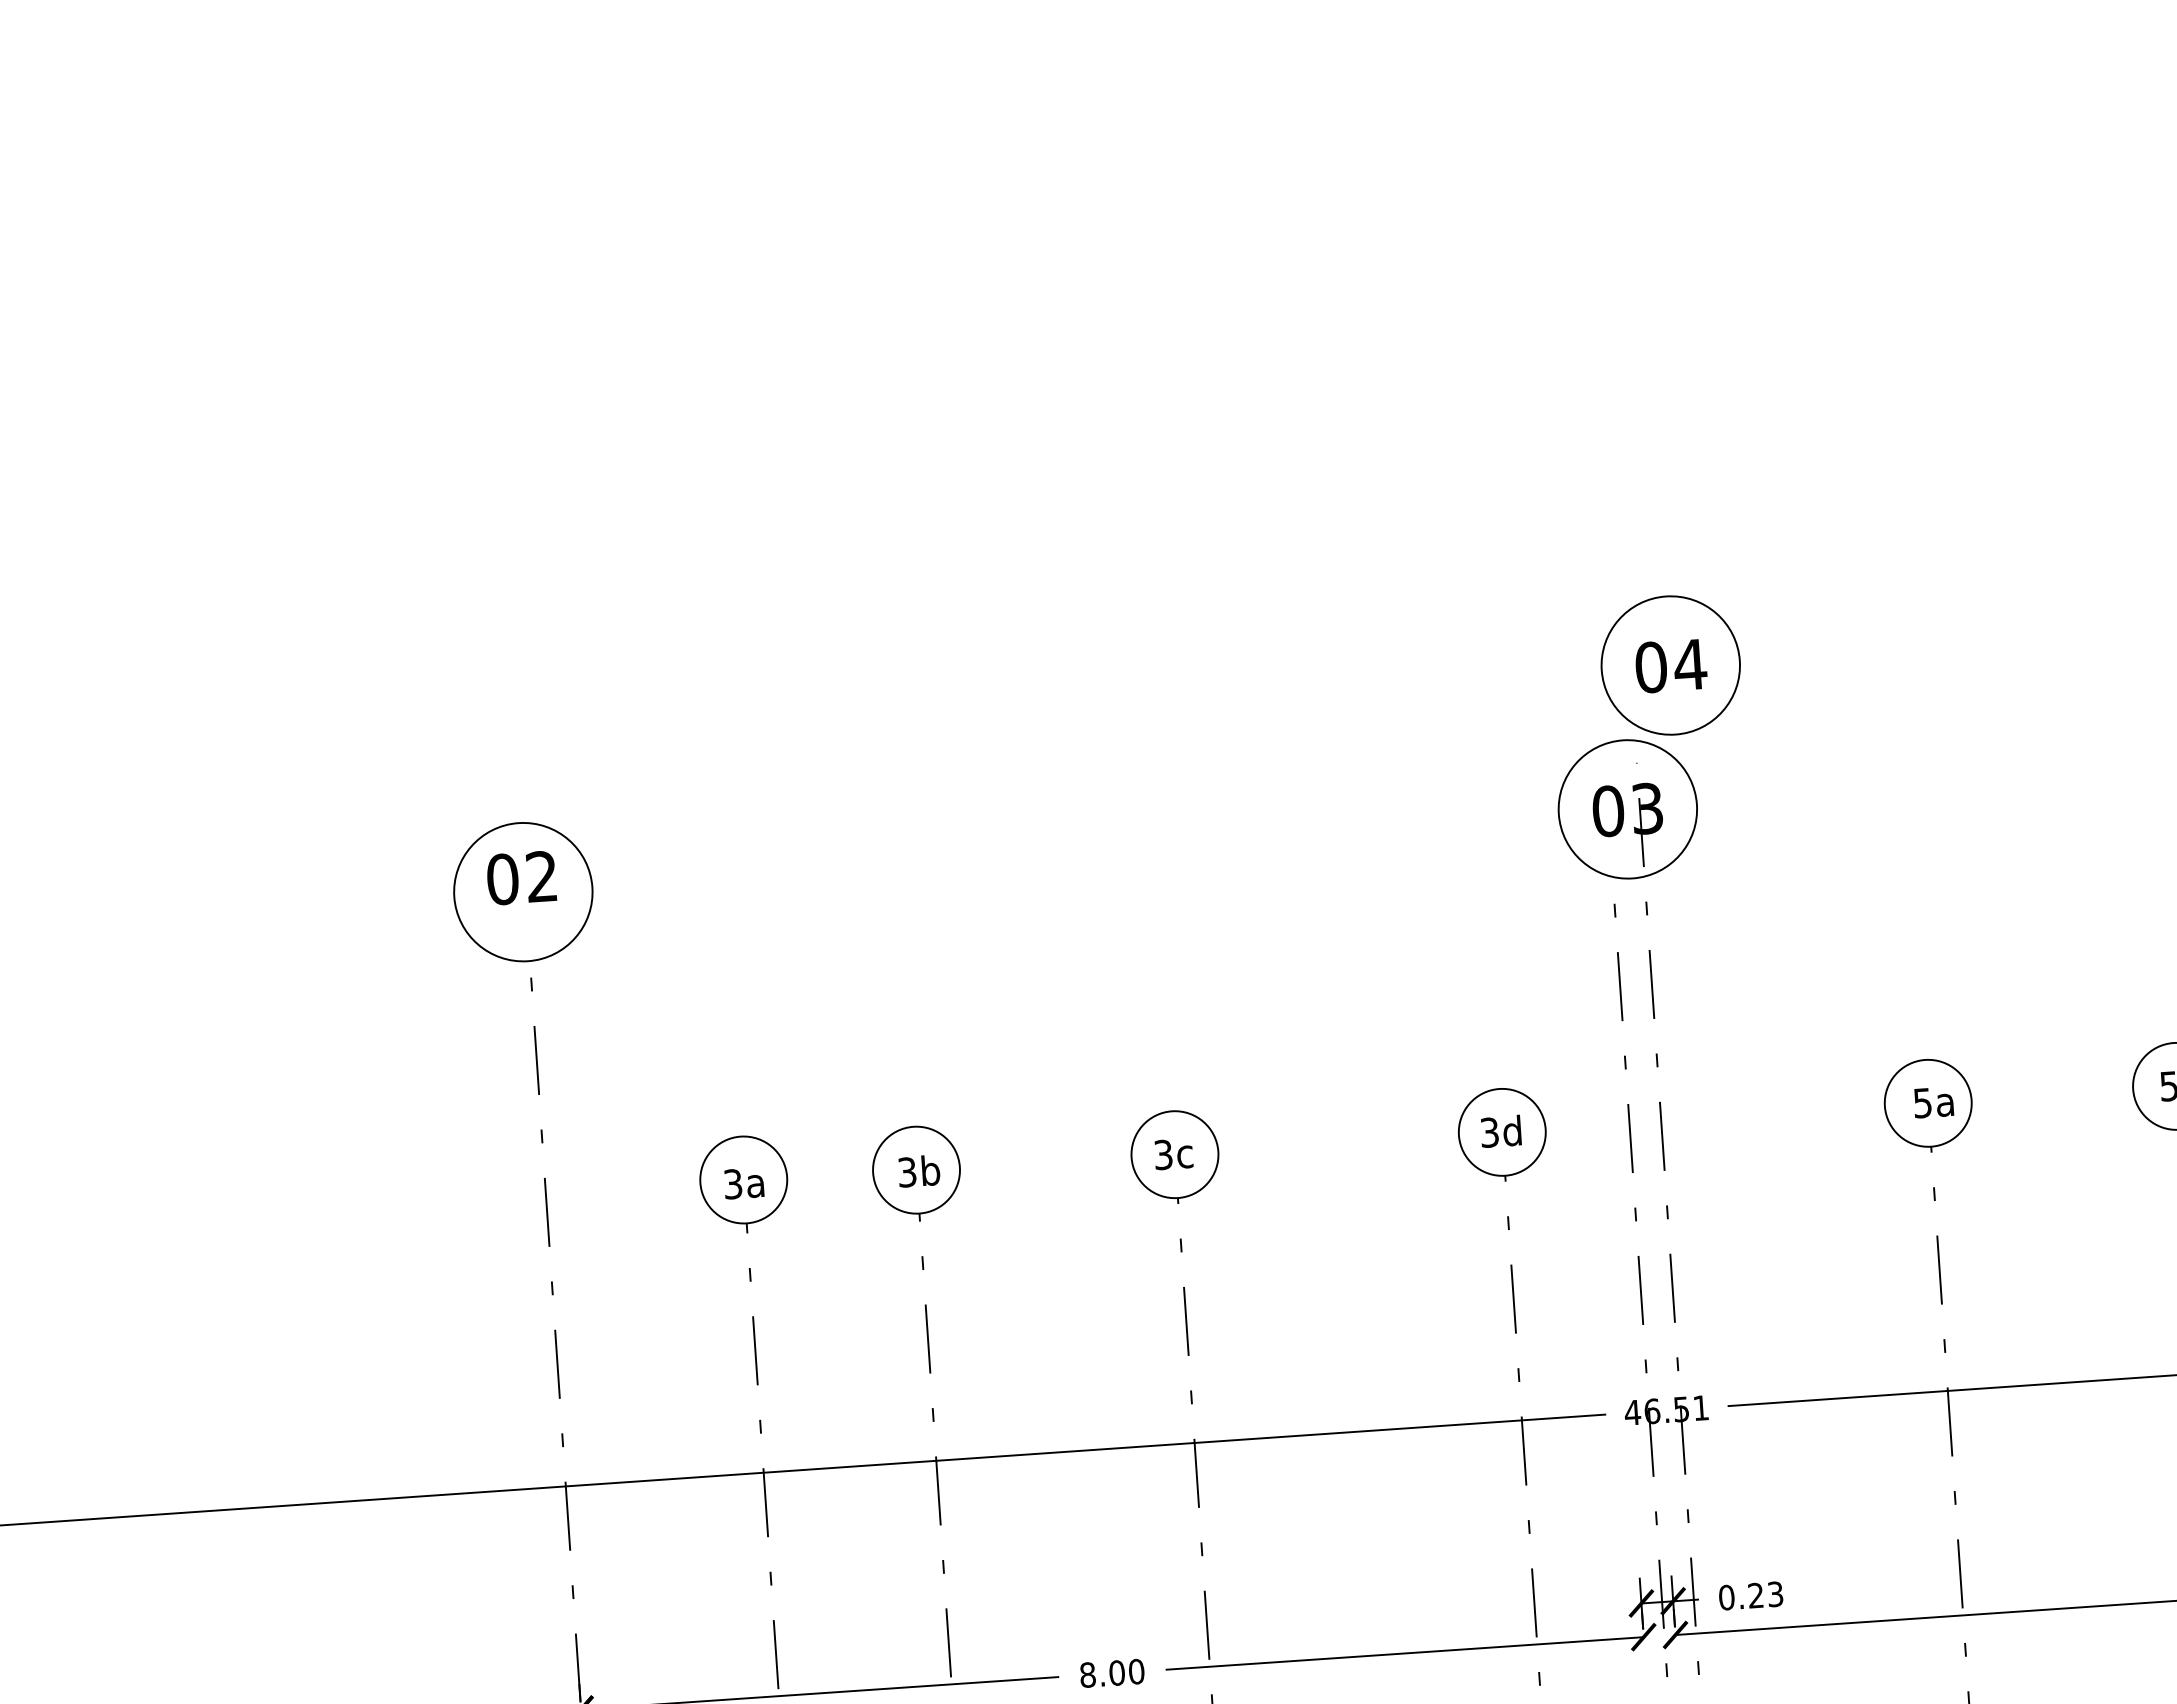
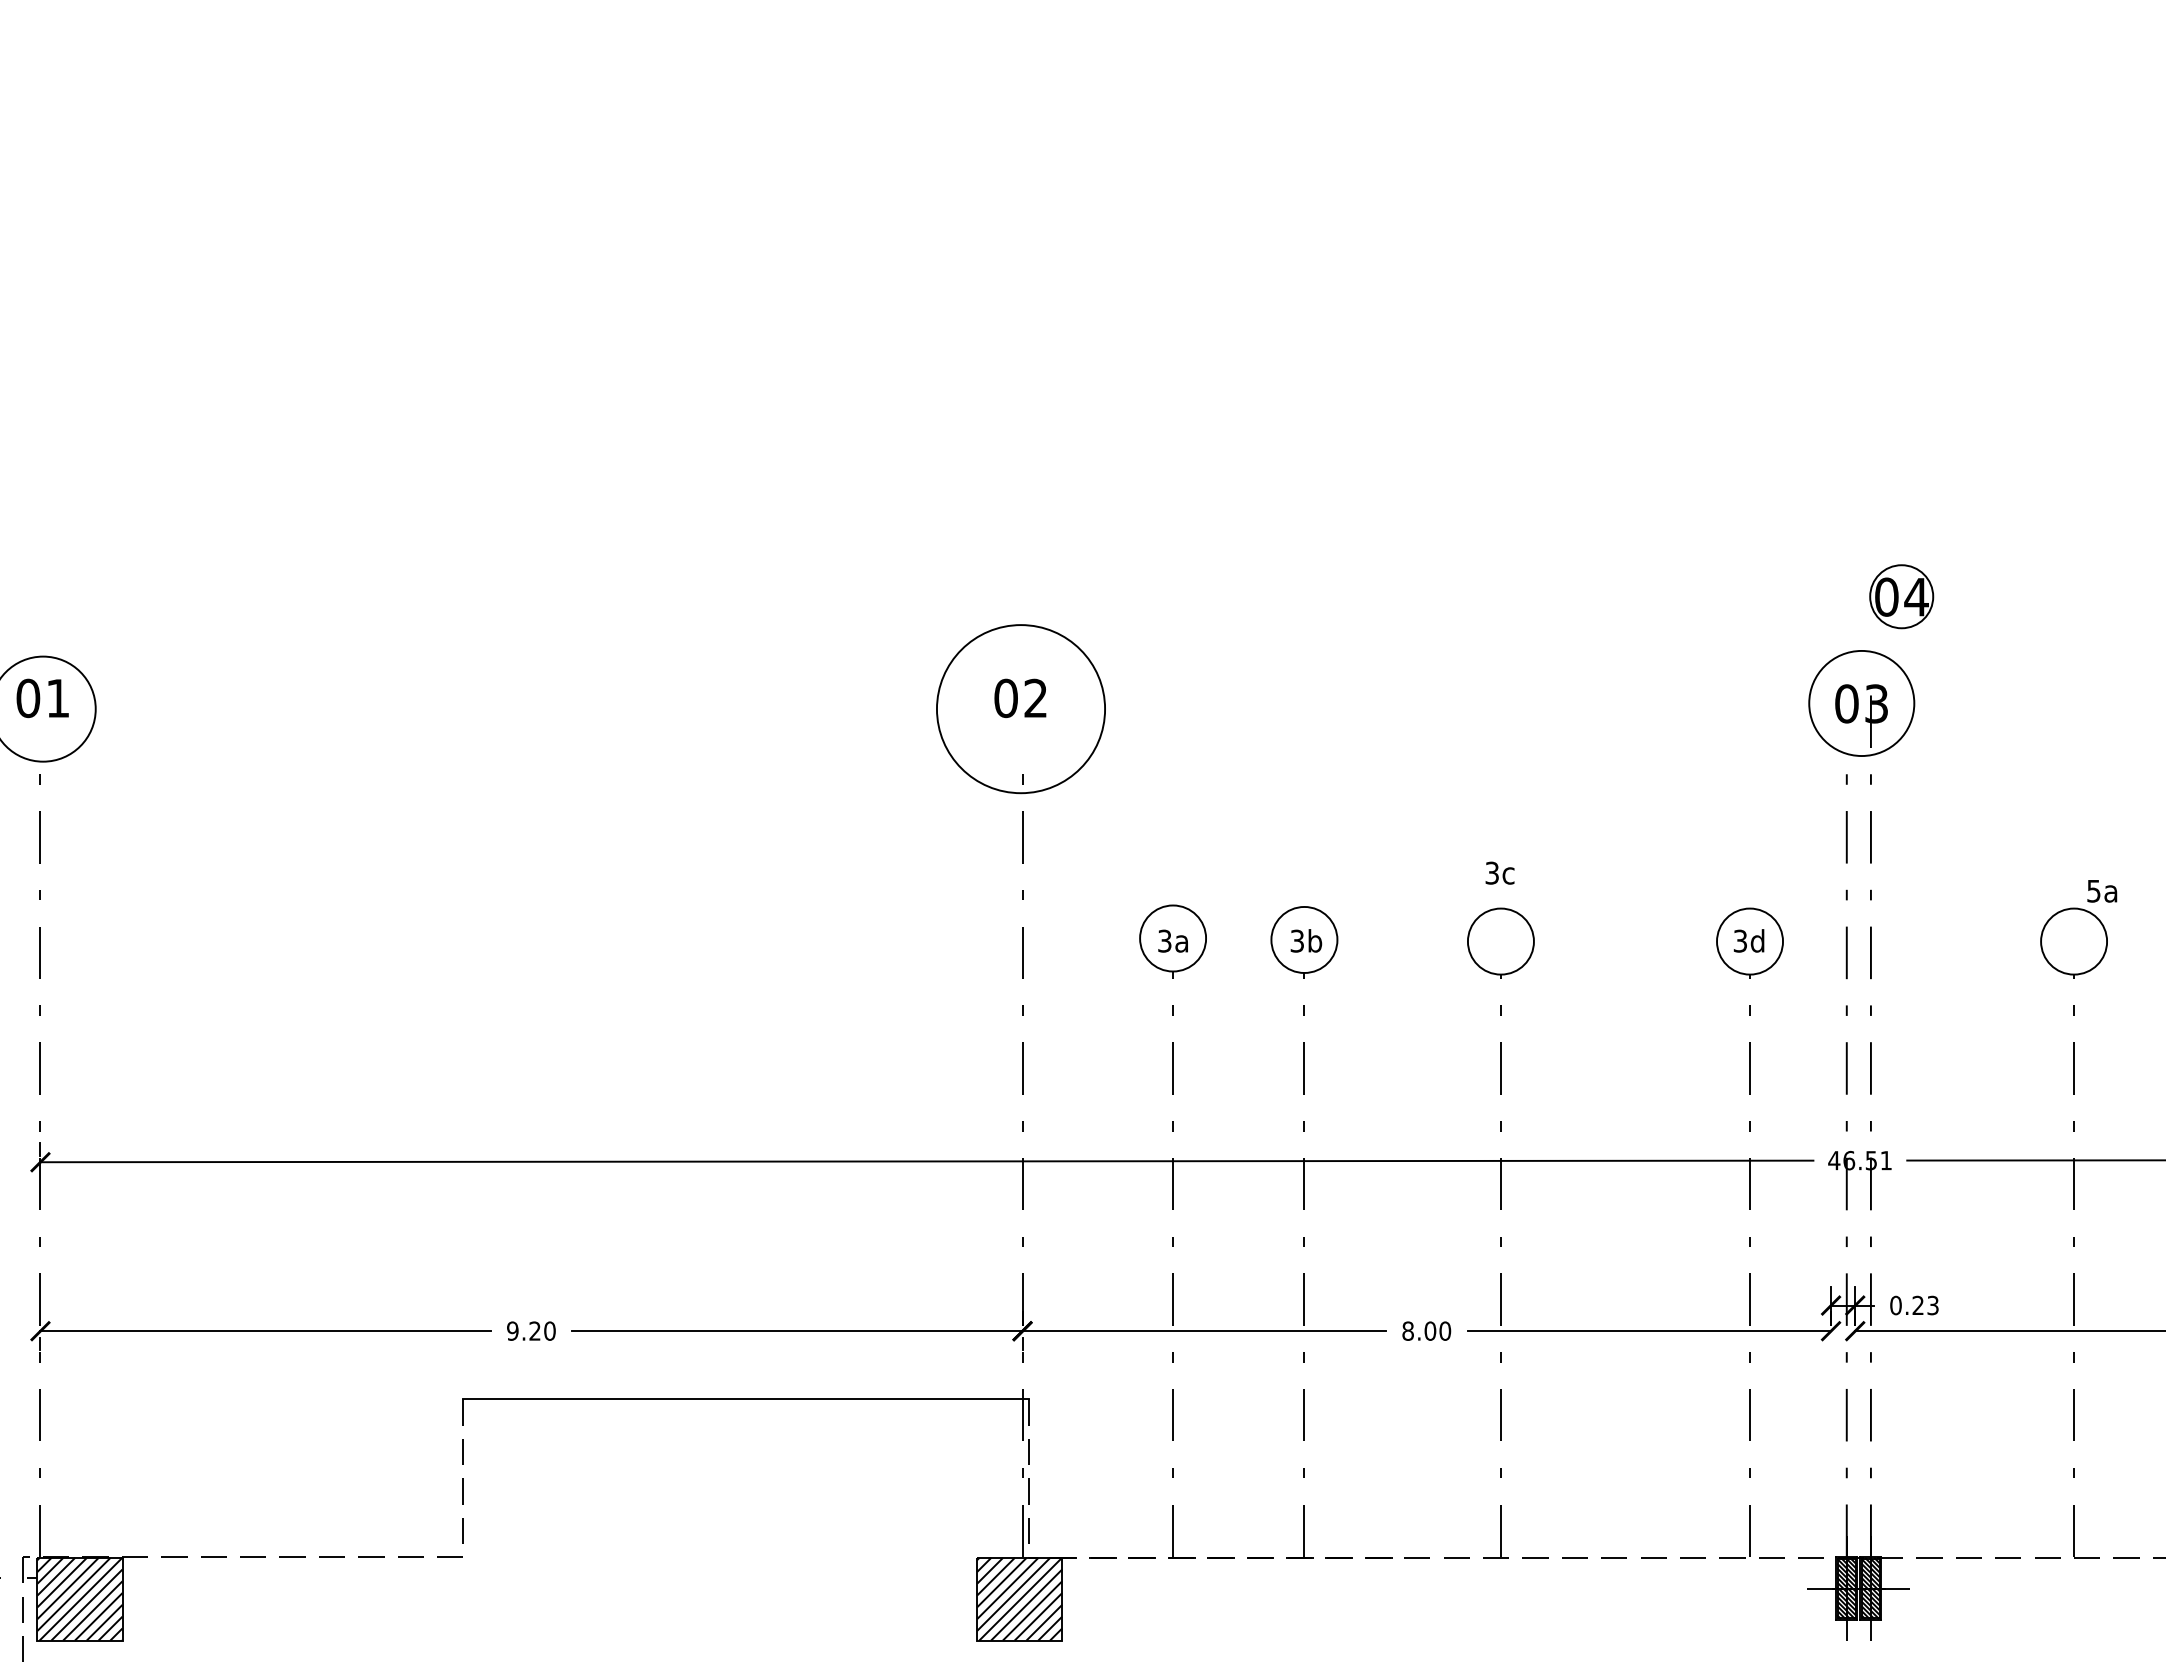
circle: (1670, 665) -> (1901, 596), size x0.6
circle: (522, 891) -> (1020, 708), size x1.6
text: (1934, 1102) -> (2102, 891), moved
text: (1172, 1153) -> (1499, 872), moved

